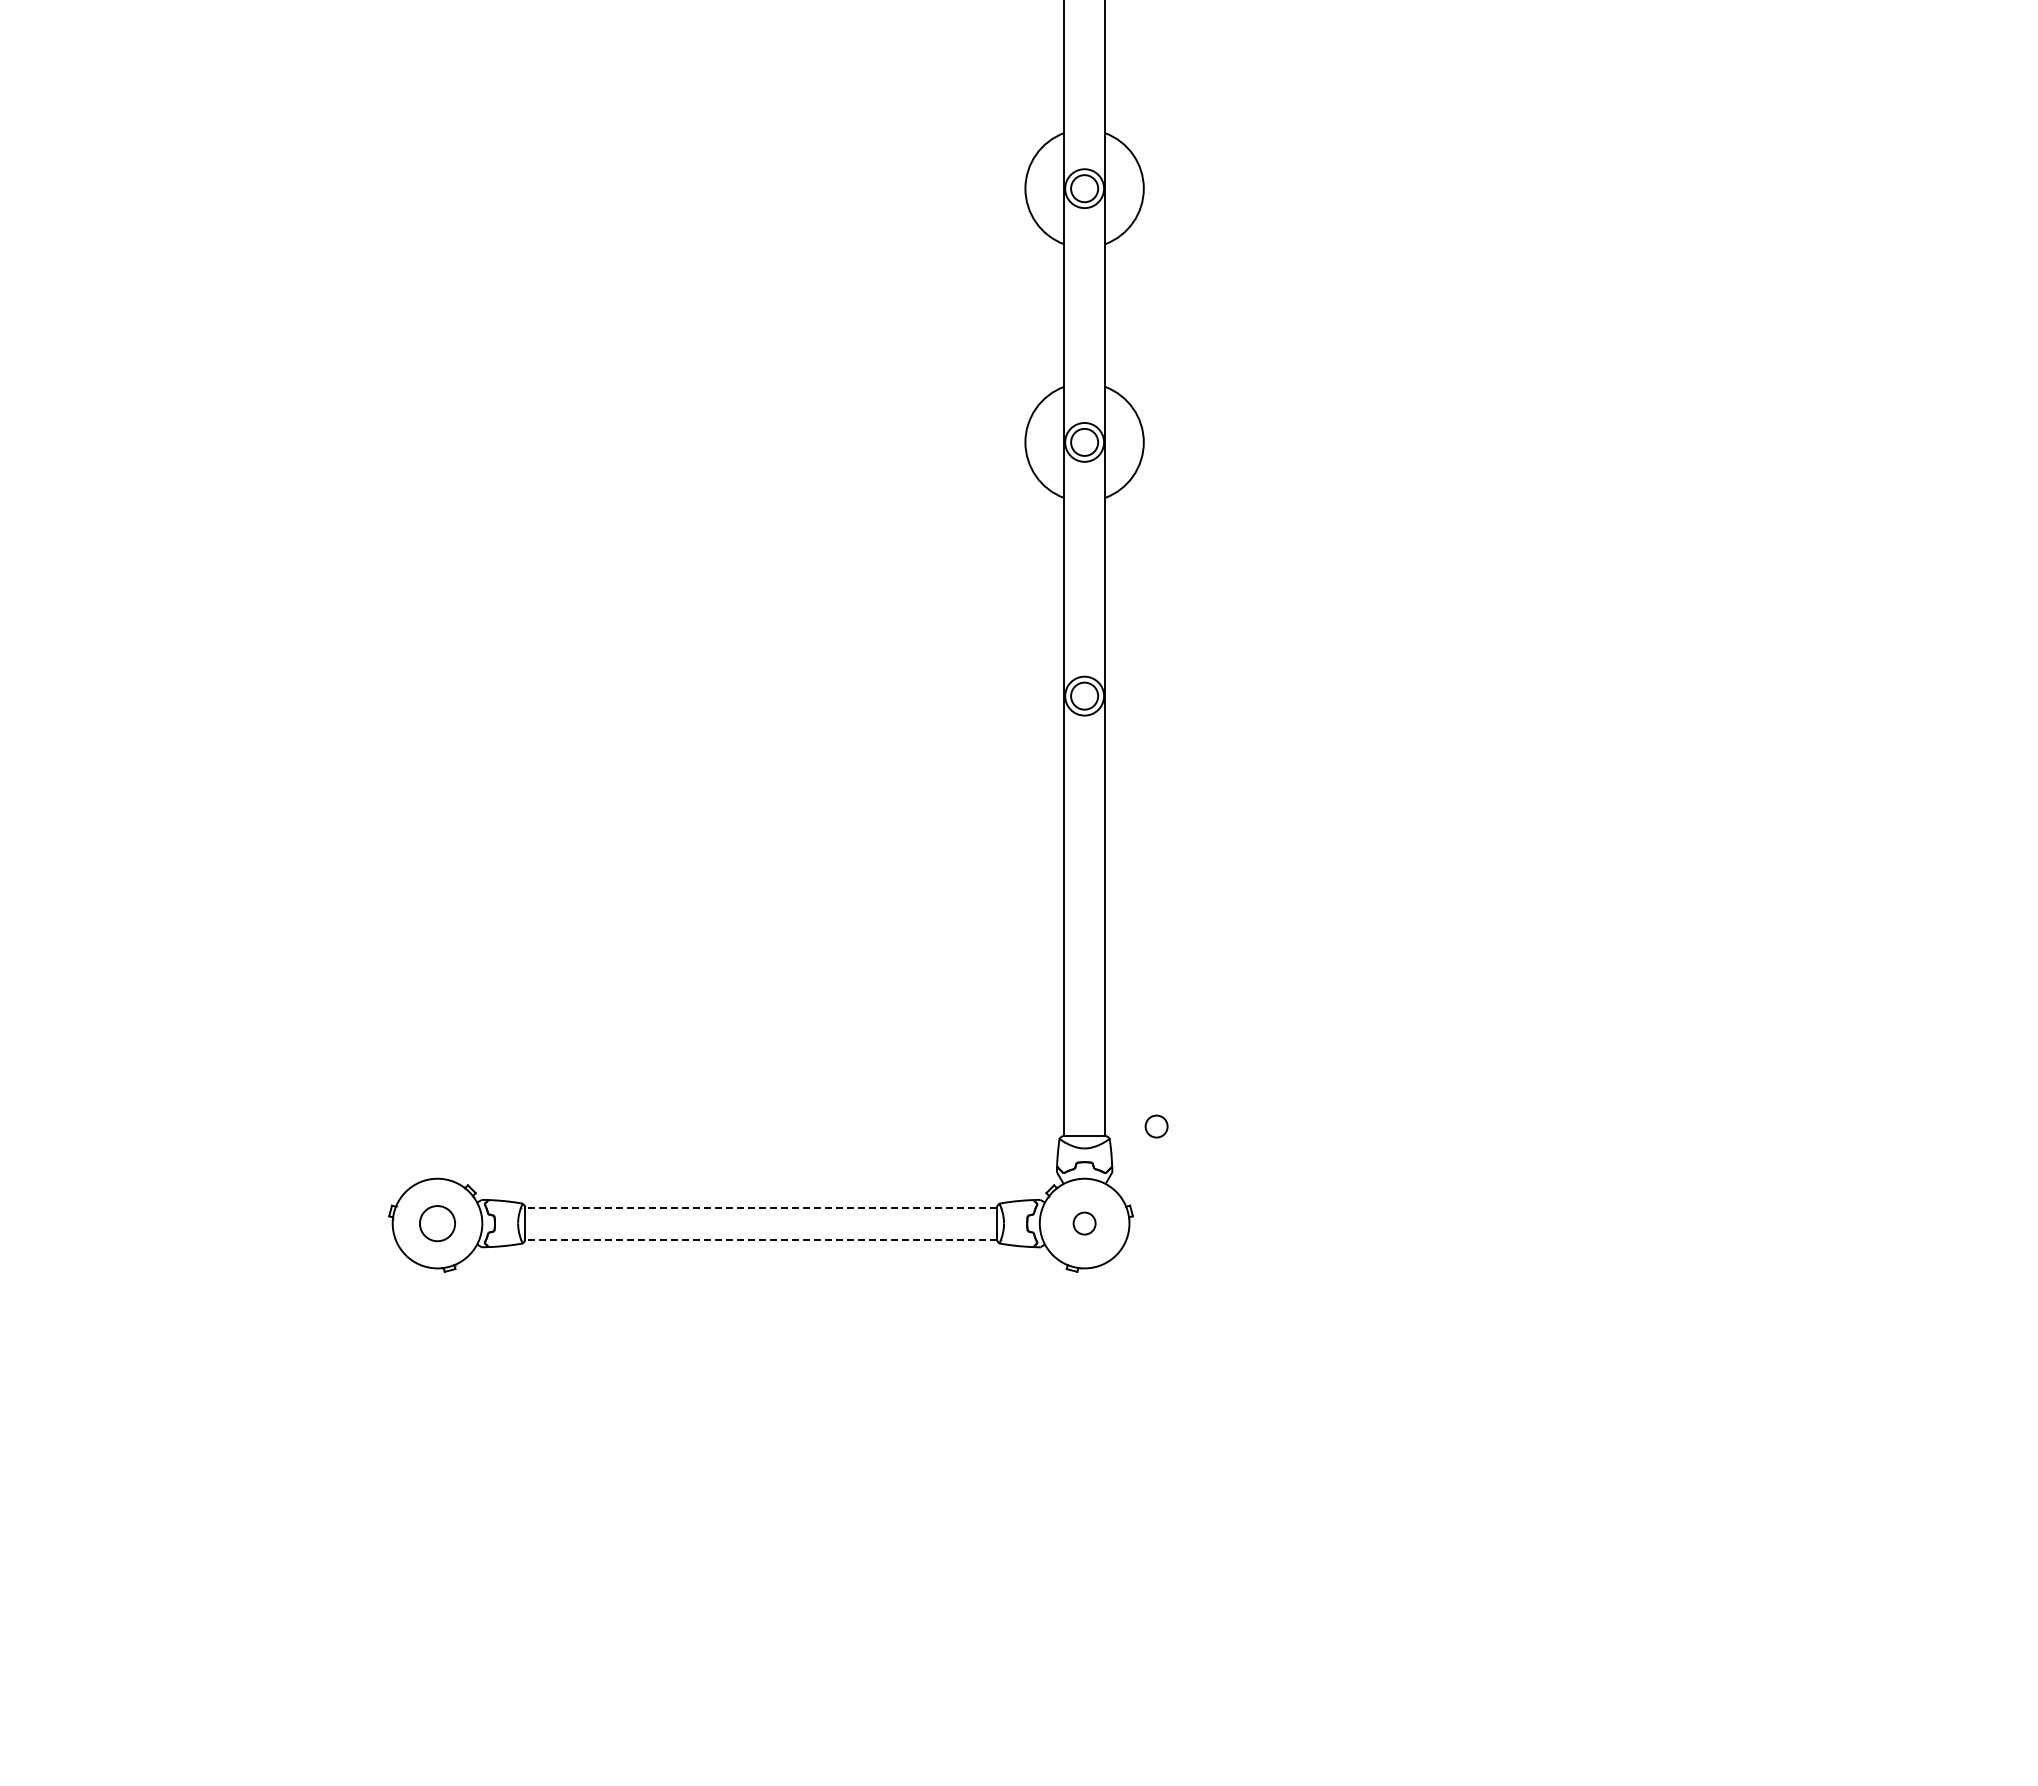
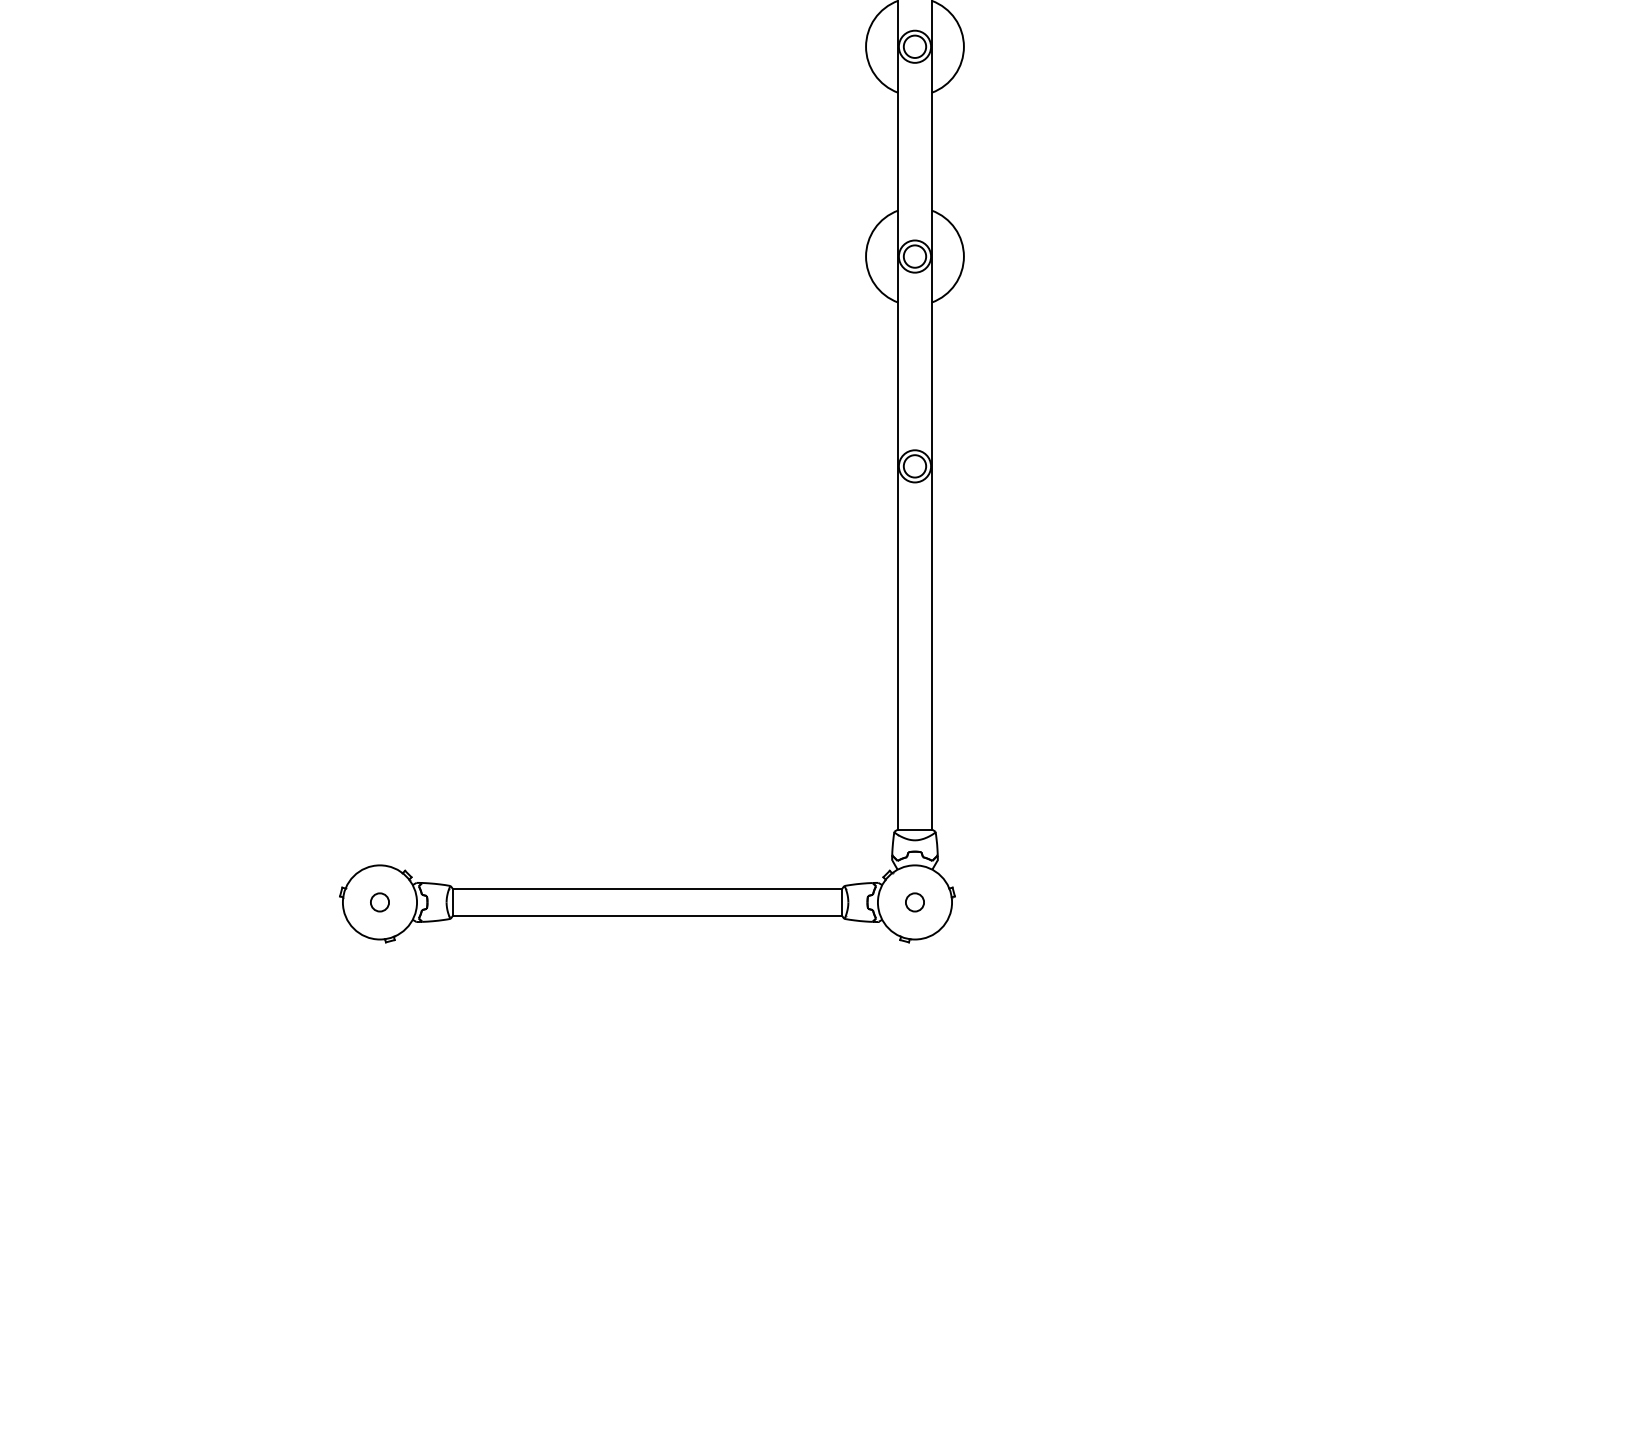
circle: (1156, 1126) -> (974, 822), removed
line: (761, 1207) -> (647, 889), dashed -> solid
circle: (437, 1223) -> (379, 902), size x0.62
line: (761, 1239) -> (647, 915), dashed -> solid

